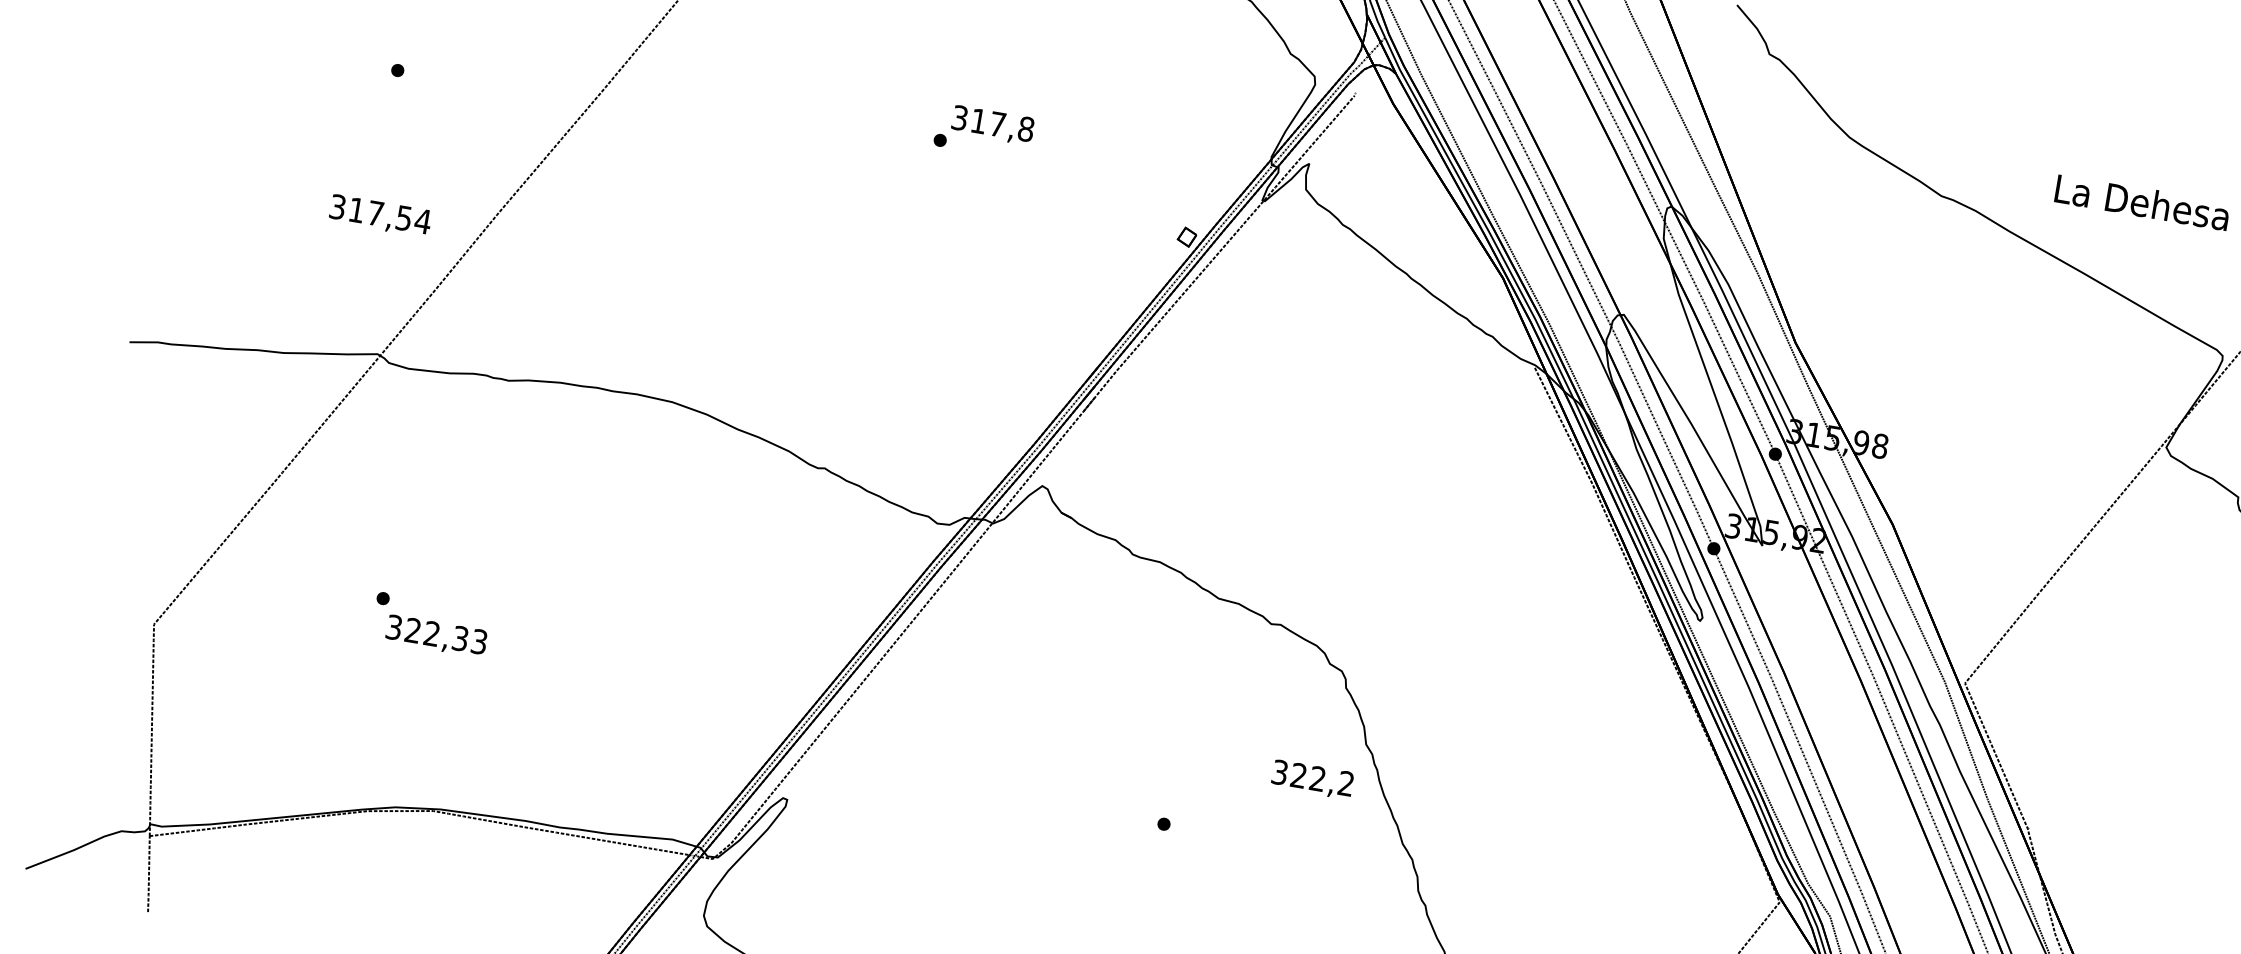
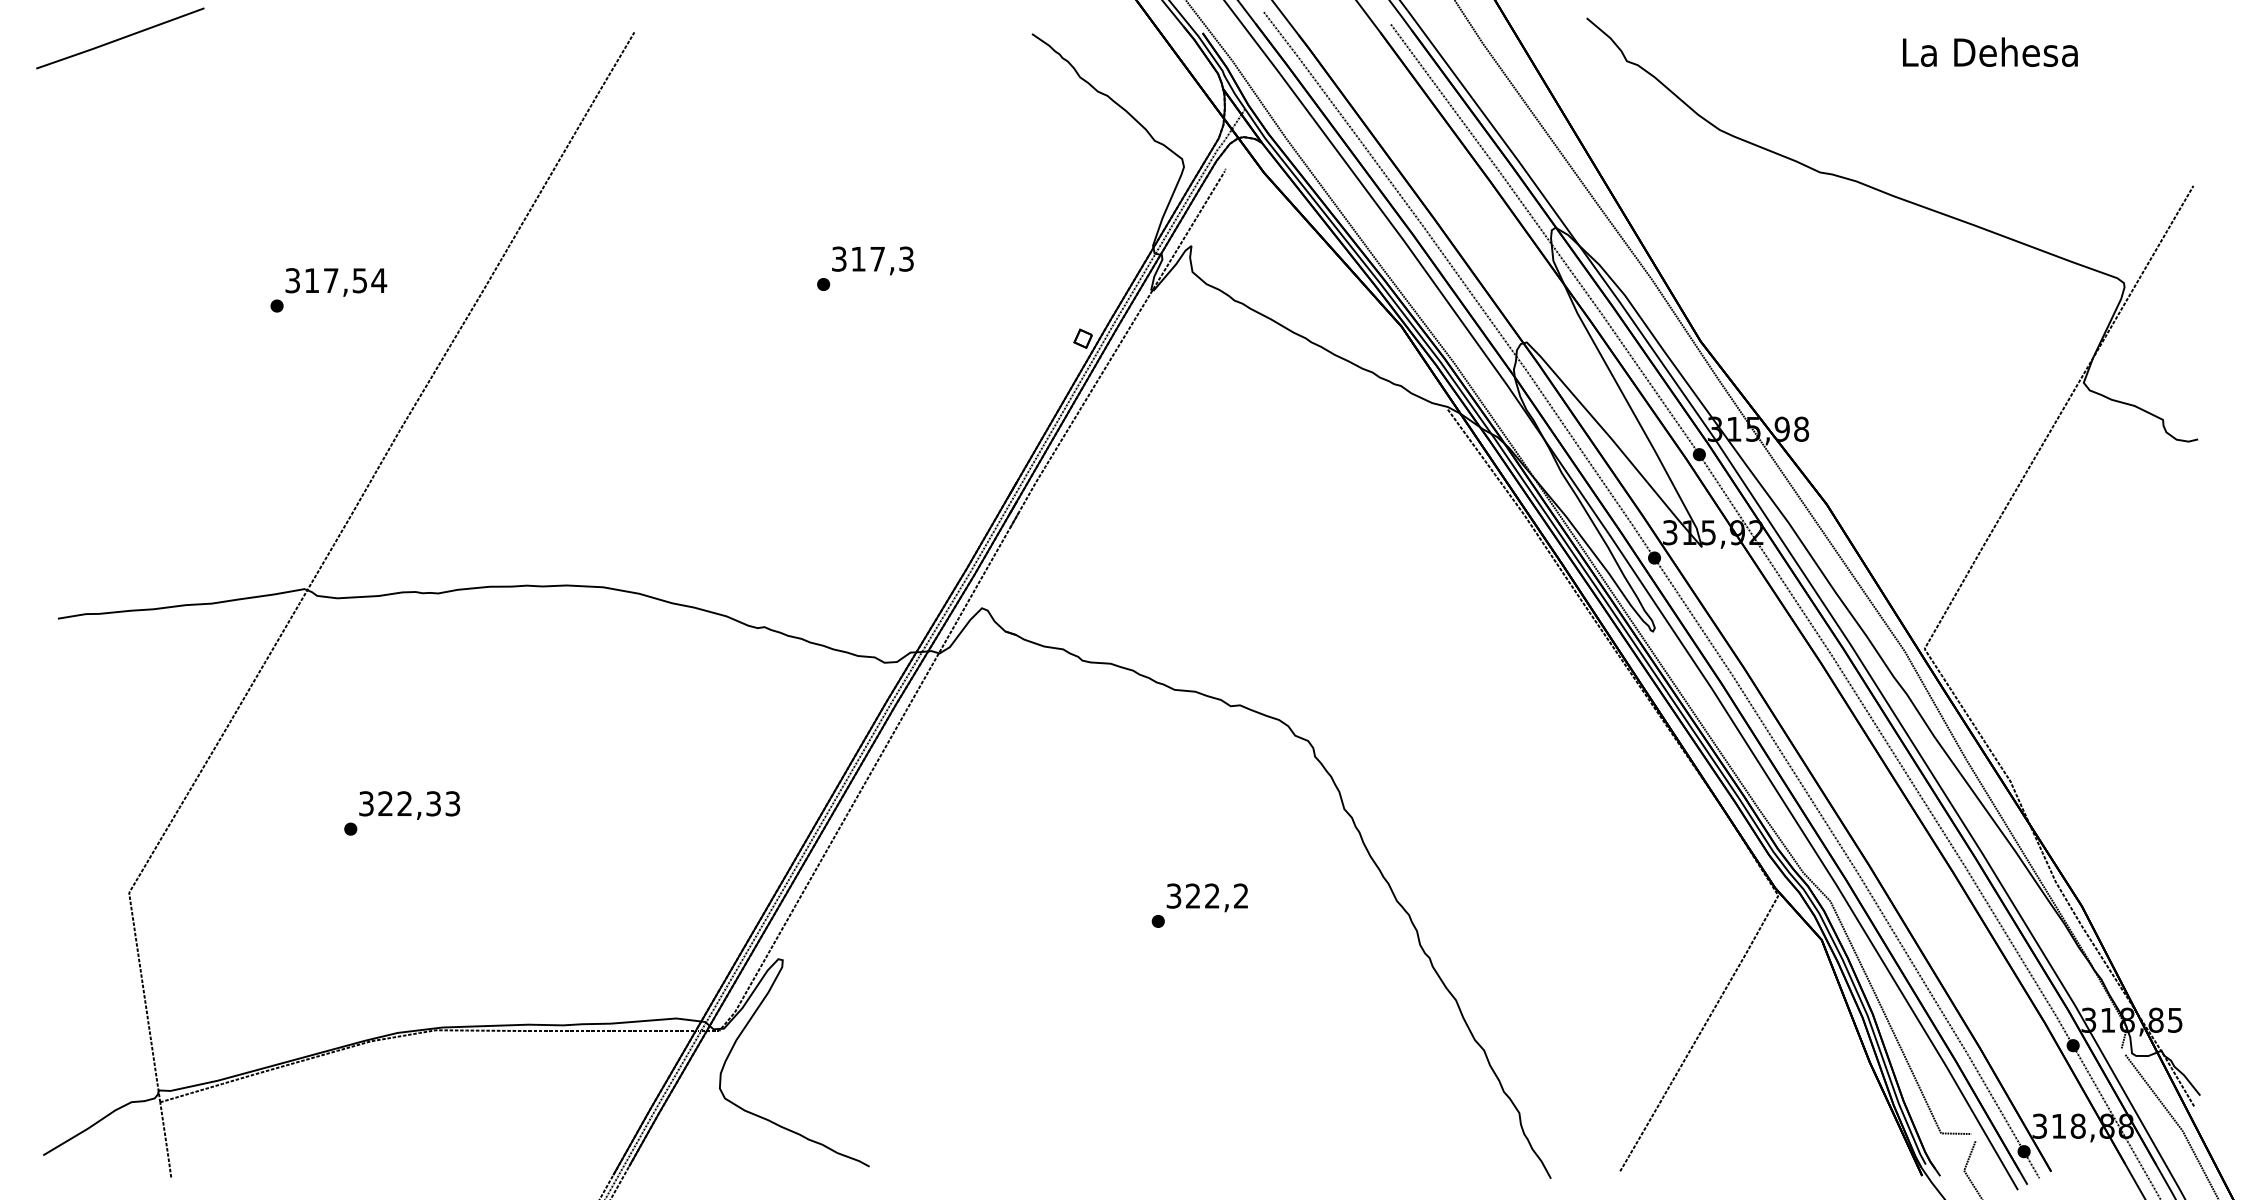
text: (1026, 128) -> (906, 258), 317,8 -> 317,3
text: (2142, 201) -> (1990, 51), moved
text: (380, 216) -> (336, 282), moved
text: (436, 636) -> (409, 805), moved
text: (1311, 779) -> (1206, 897), moved

